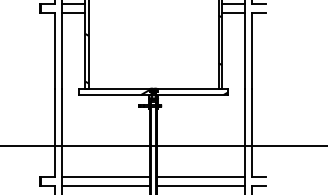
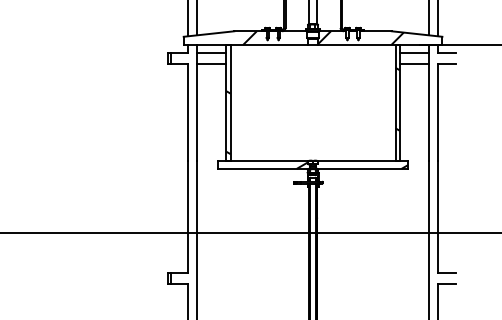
line: (106, 177) -> (252, 273), removed
line: (201, 177) -> (373, 273), removed
line: (106, 186) -> (252, 284), removed
line: (201, 186) -> (373, 284), removed

